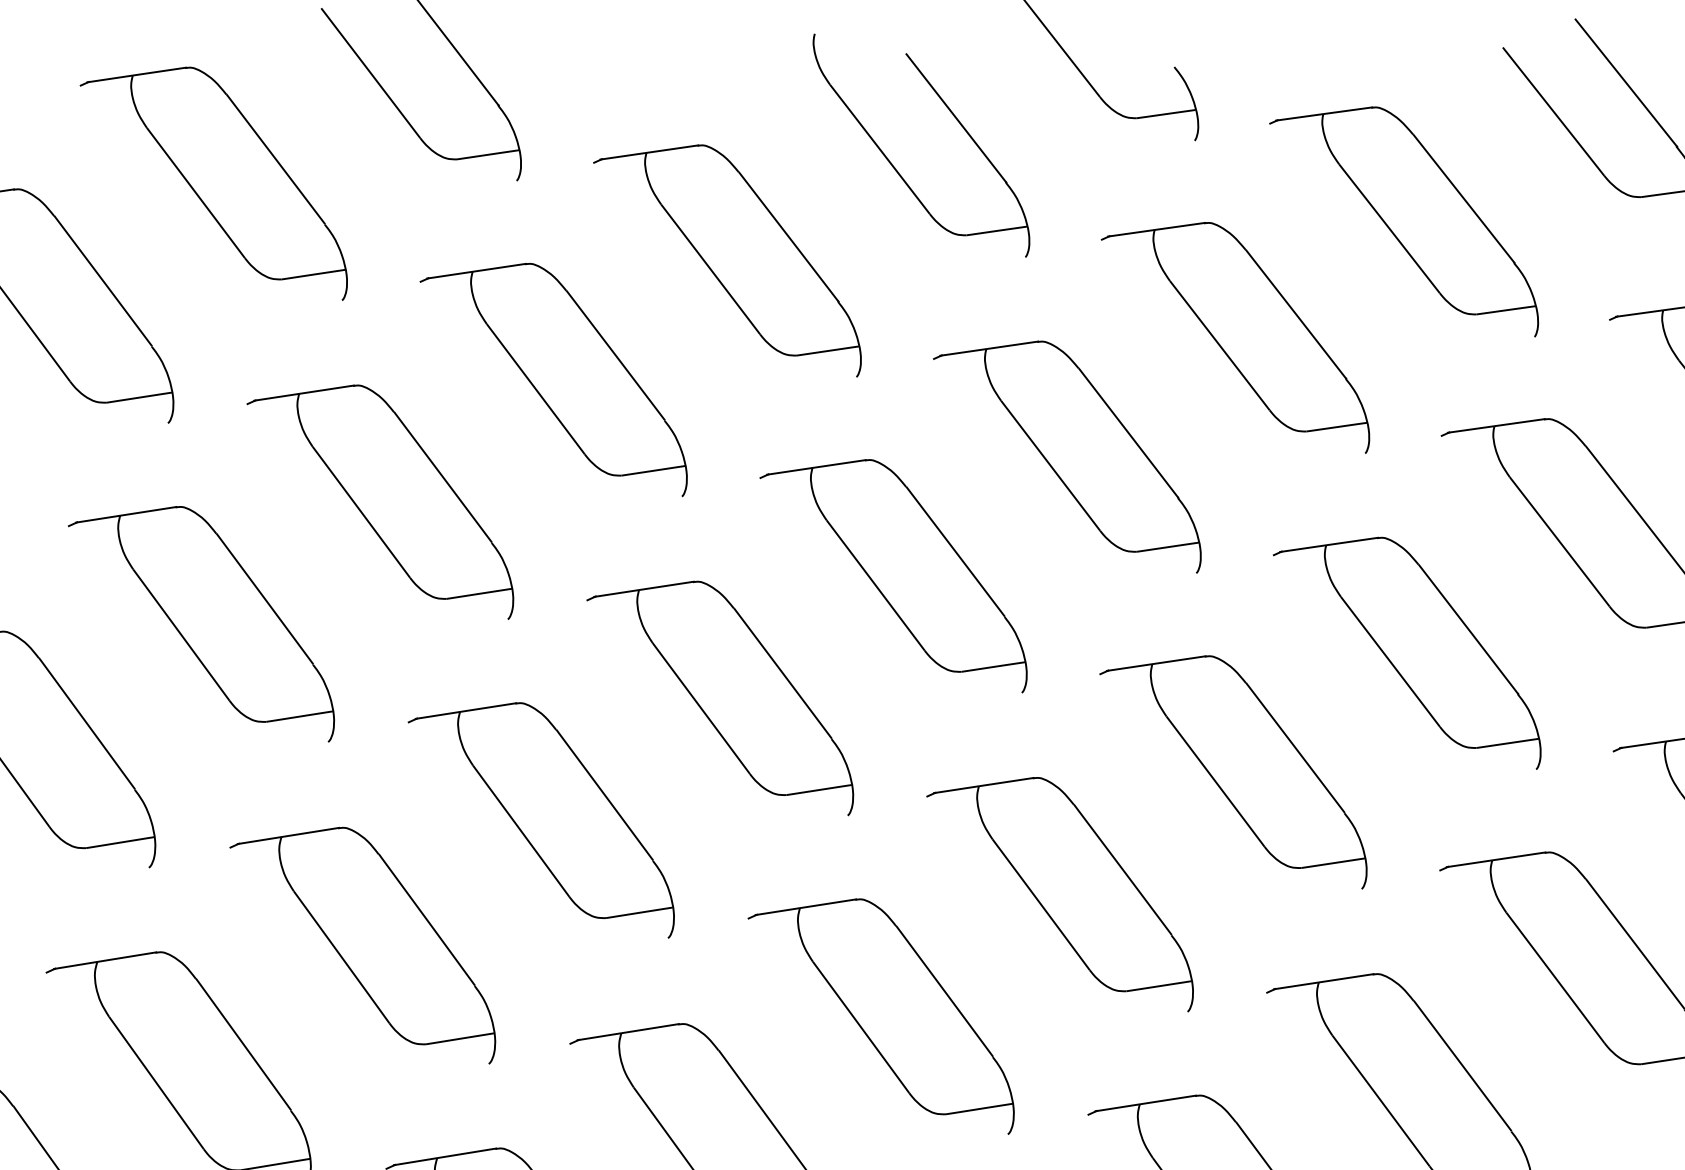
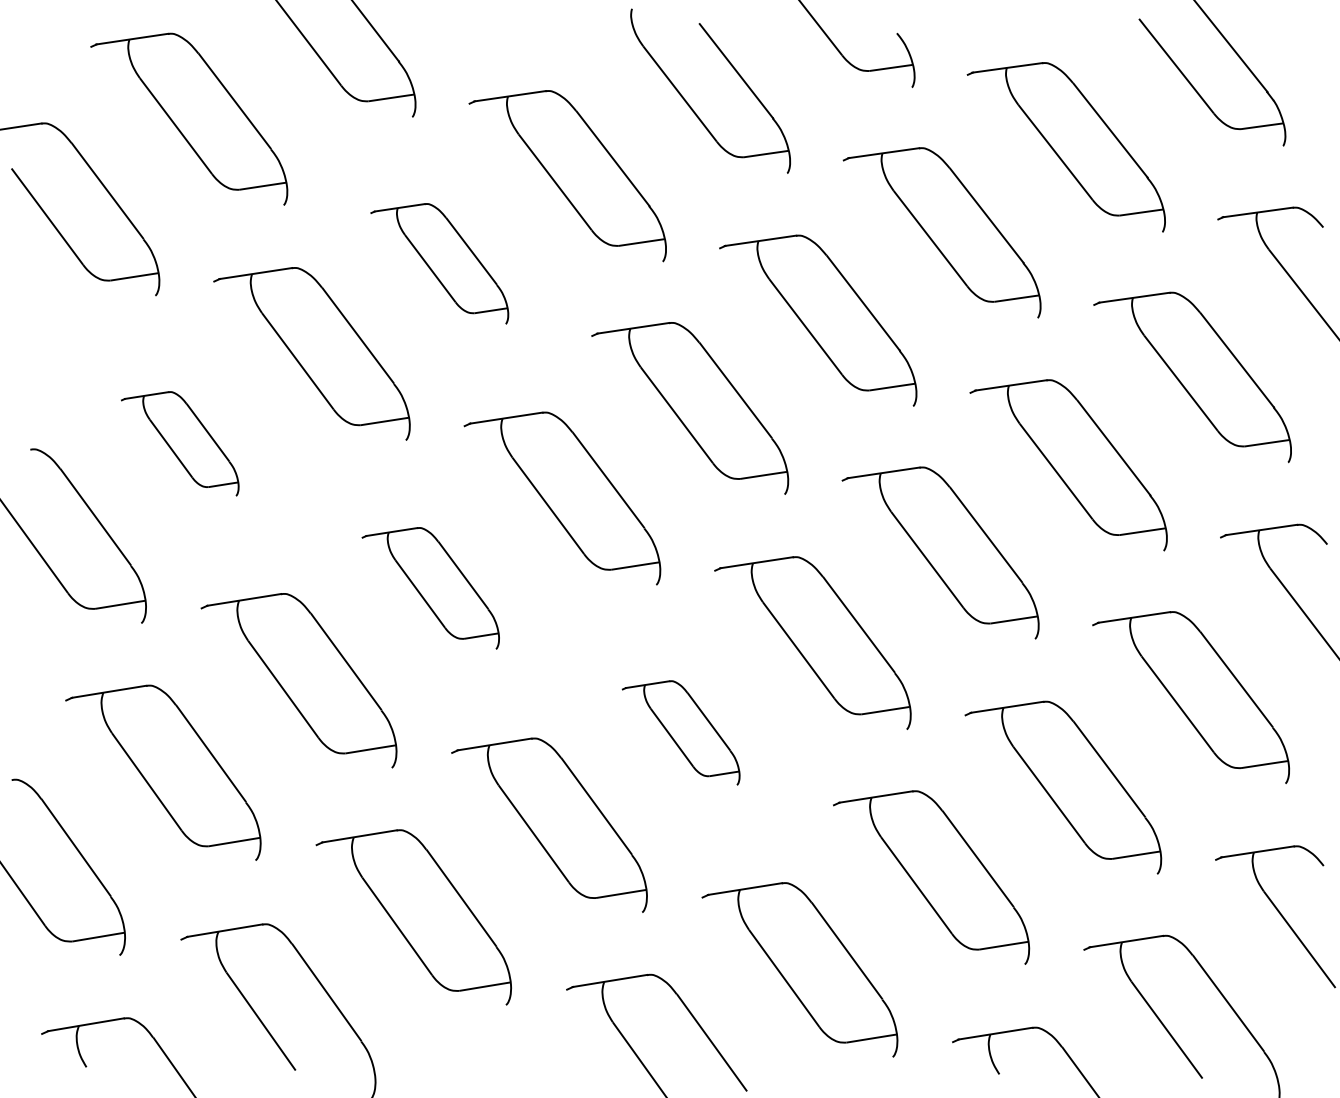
part: (553, 379) -> (439, 263), size x0.7
part: (200, 623) -> (179, 443), size x0.6
part: (541, 820) -> (430, 588), size x0.7
part: (880, 1015) -> (680, 732), size x0.6

